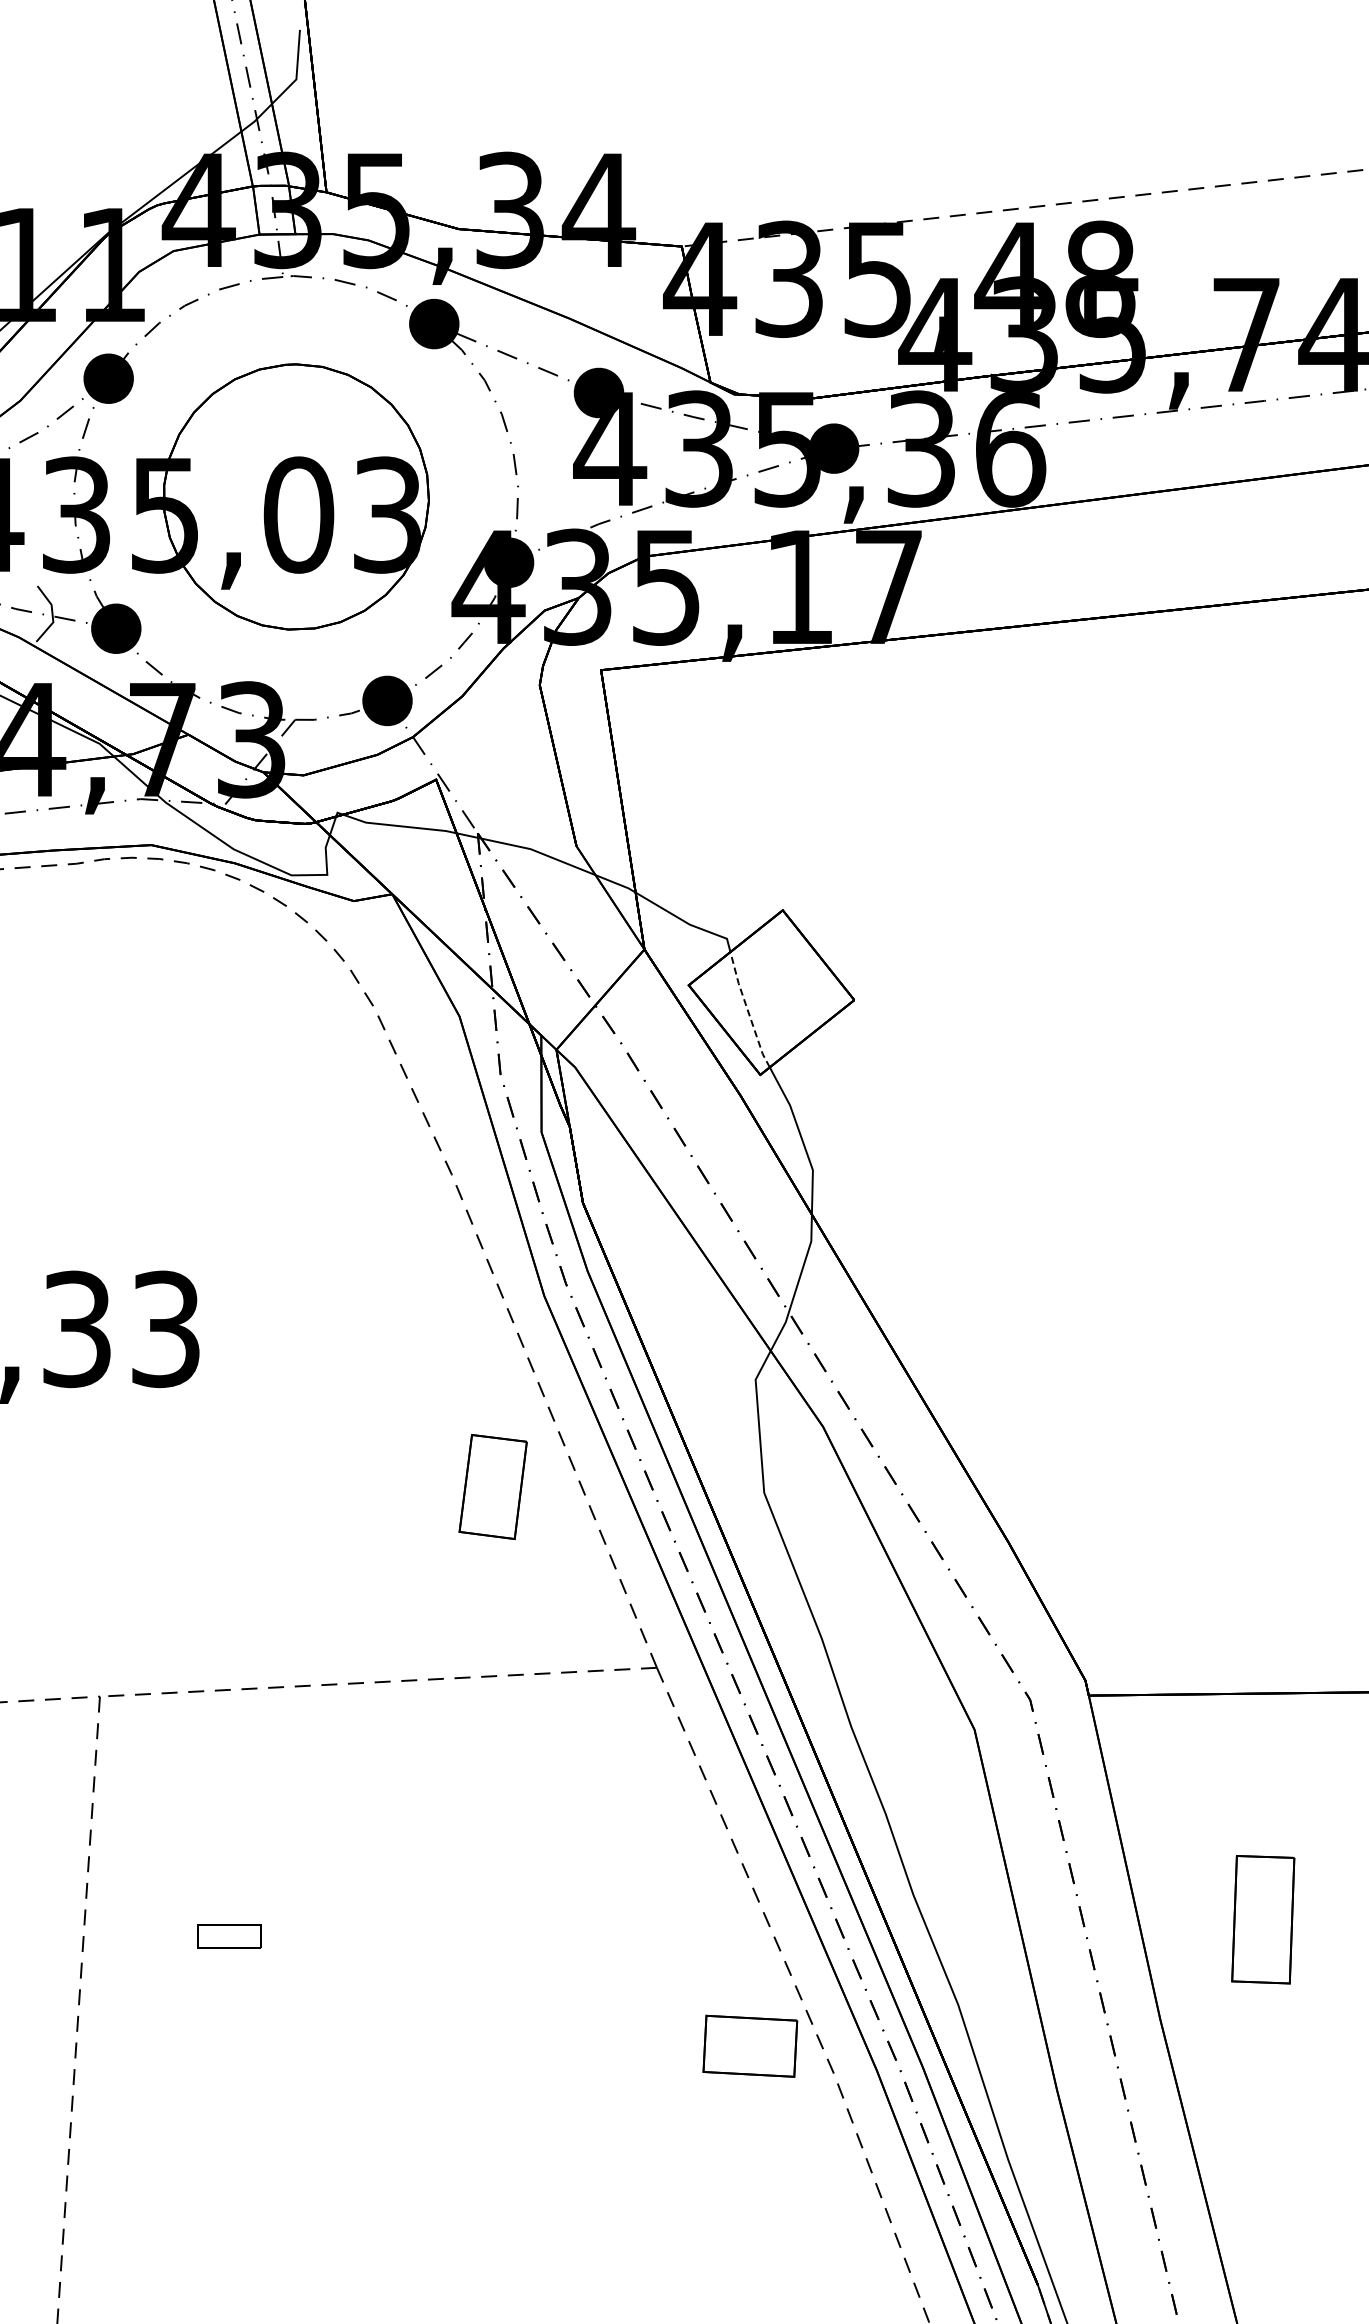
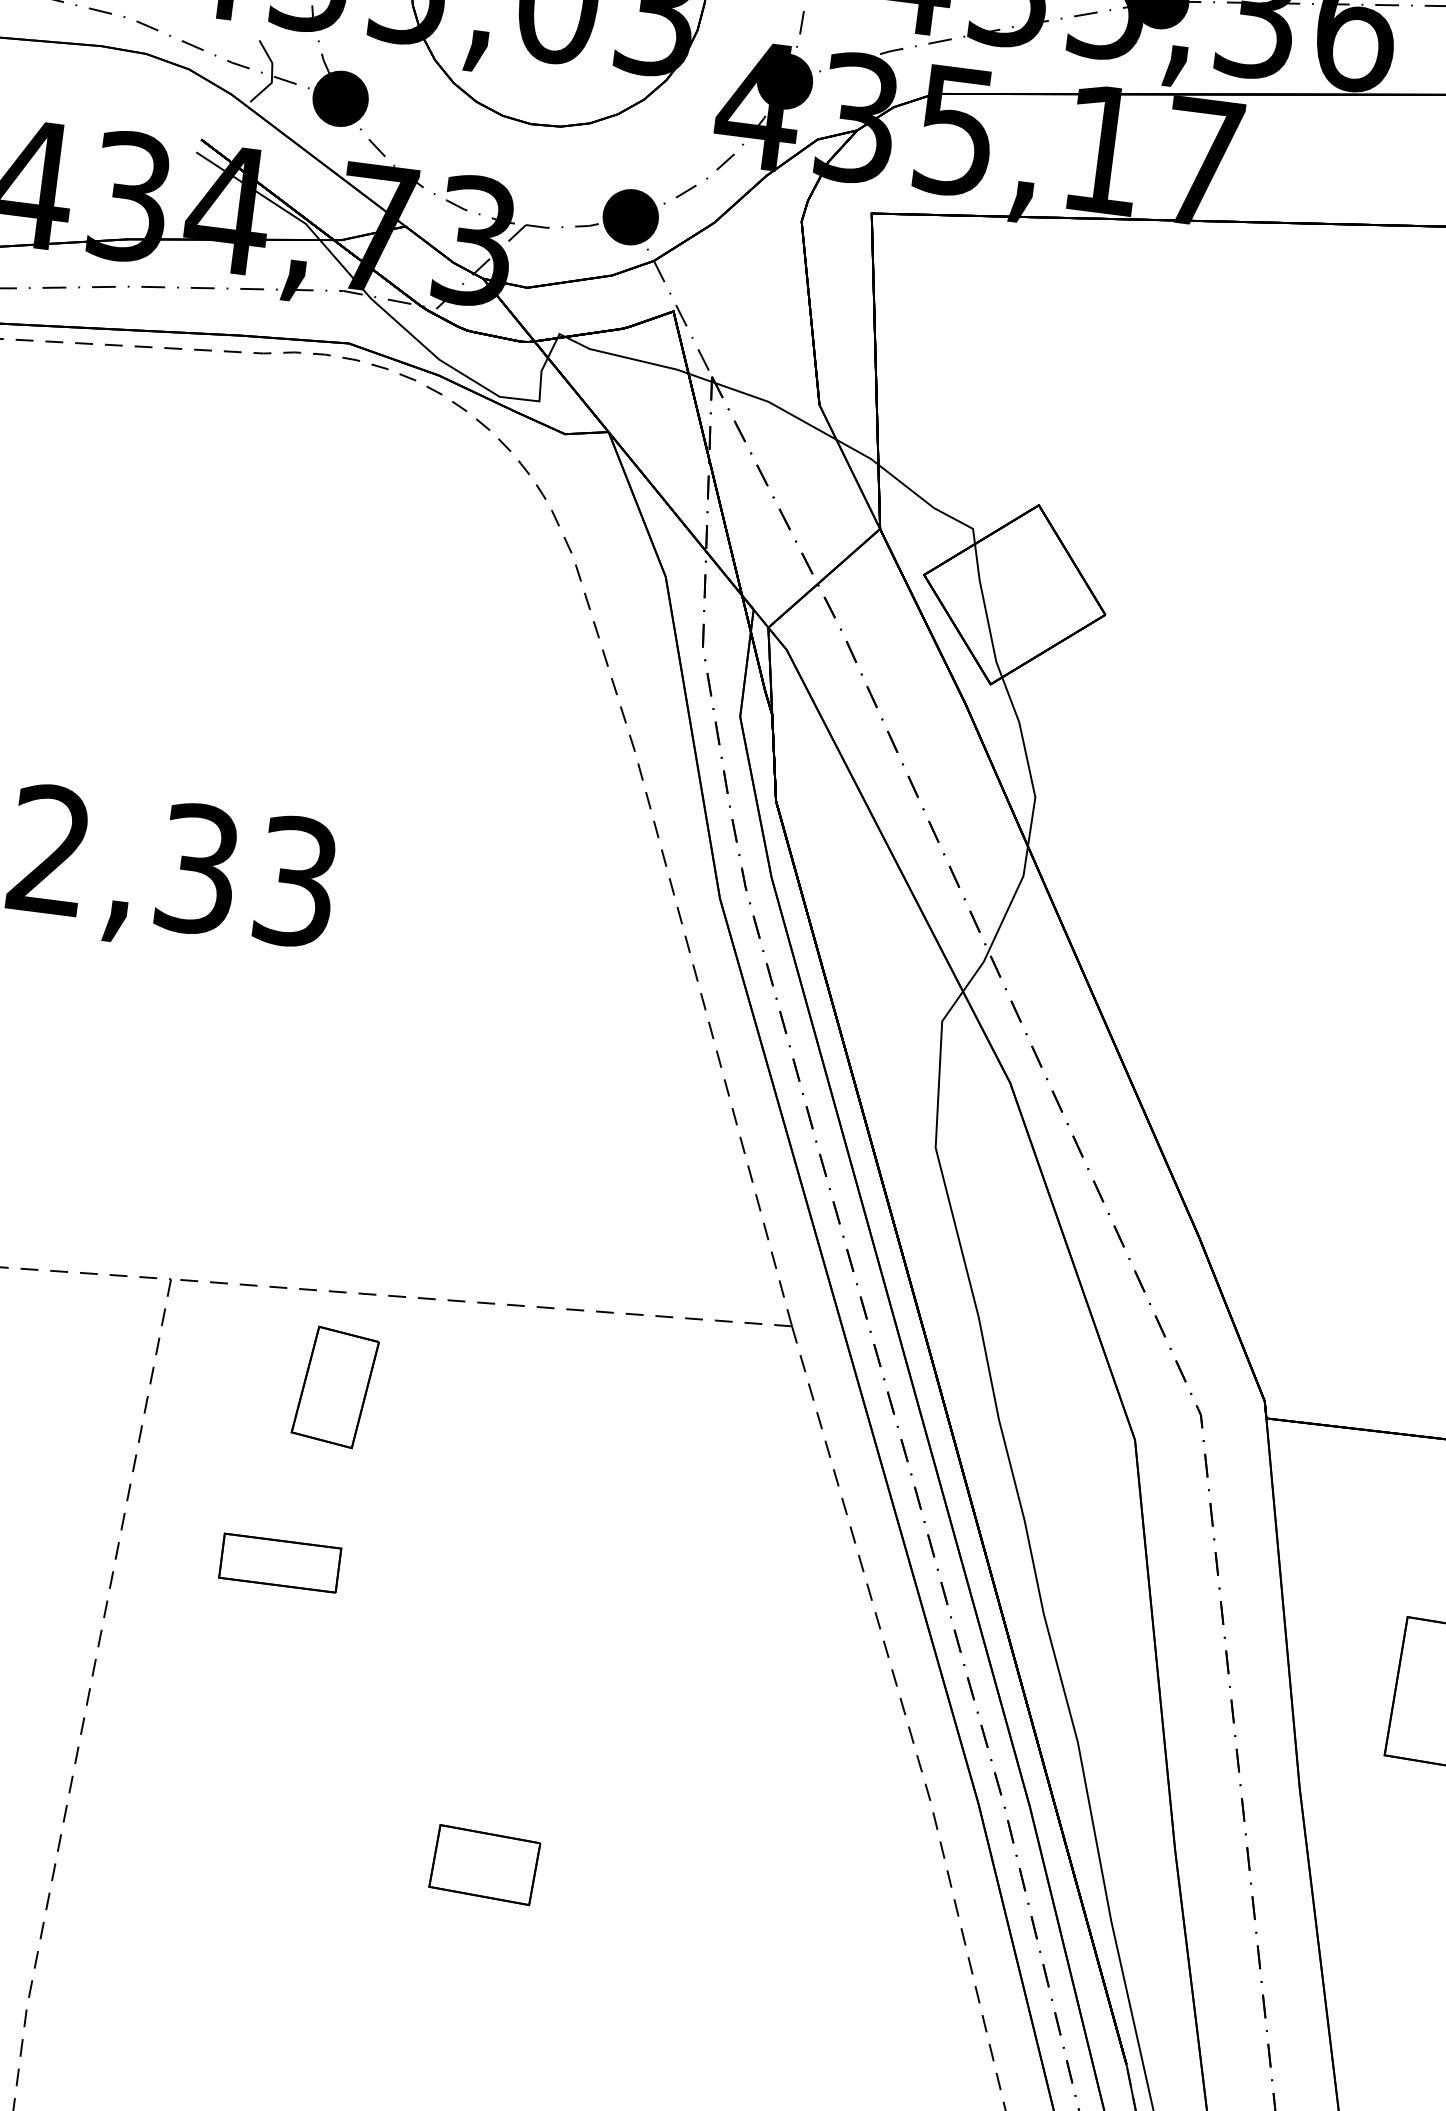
line: (747, 1009) -> (985, 610), dashed -> solid
part: (492, 1486) -> (334, 1386), moved
part: (229, 1936) -> (280, 1563), size x1.67
part: (750, 2045) -> (485, 1864), moved

